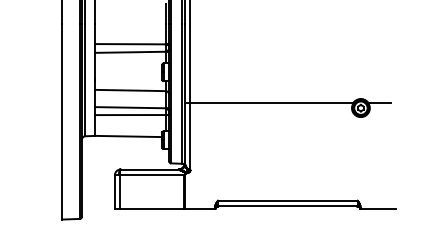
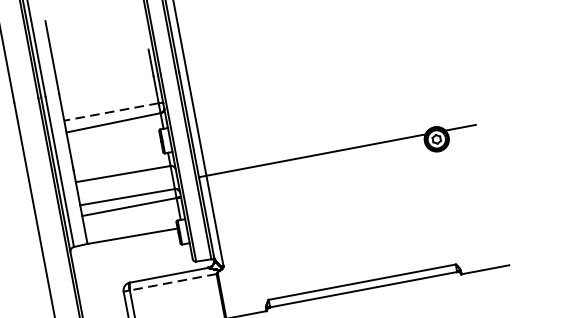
line: (130, 44) -> (111, 112), solid -> dashed
line: (151, 175) -> (172, 282), solid -> dashed

